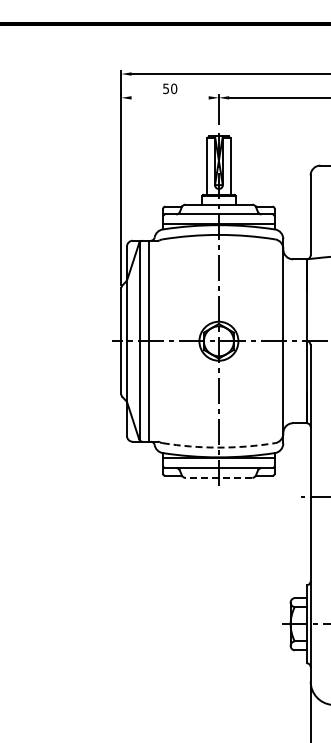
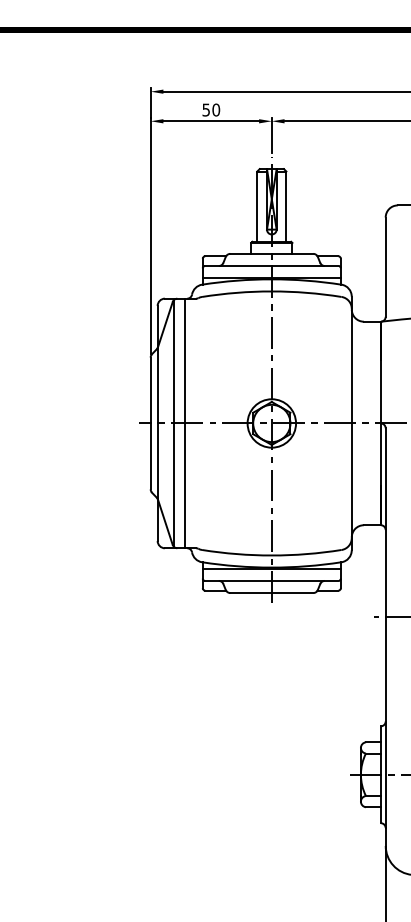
line: (169, 97) -> (210, 120), added
arc: (218, 447) -> (271, 555), dashed -> solid
line: (218, 477) -> (271, 592), dashed -> solid

